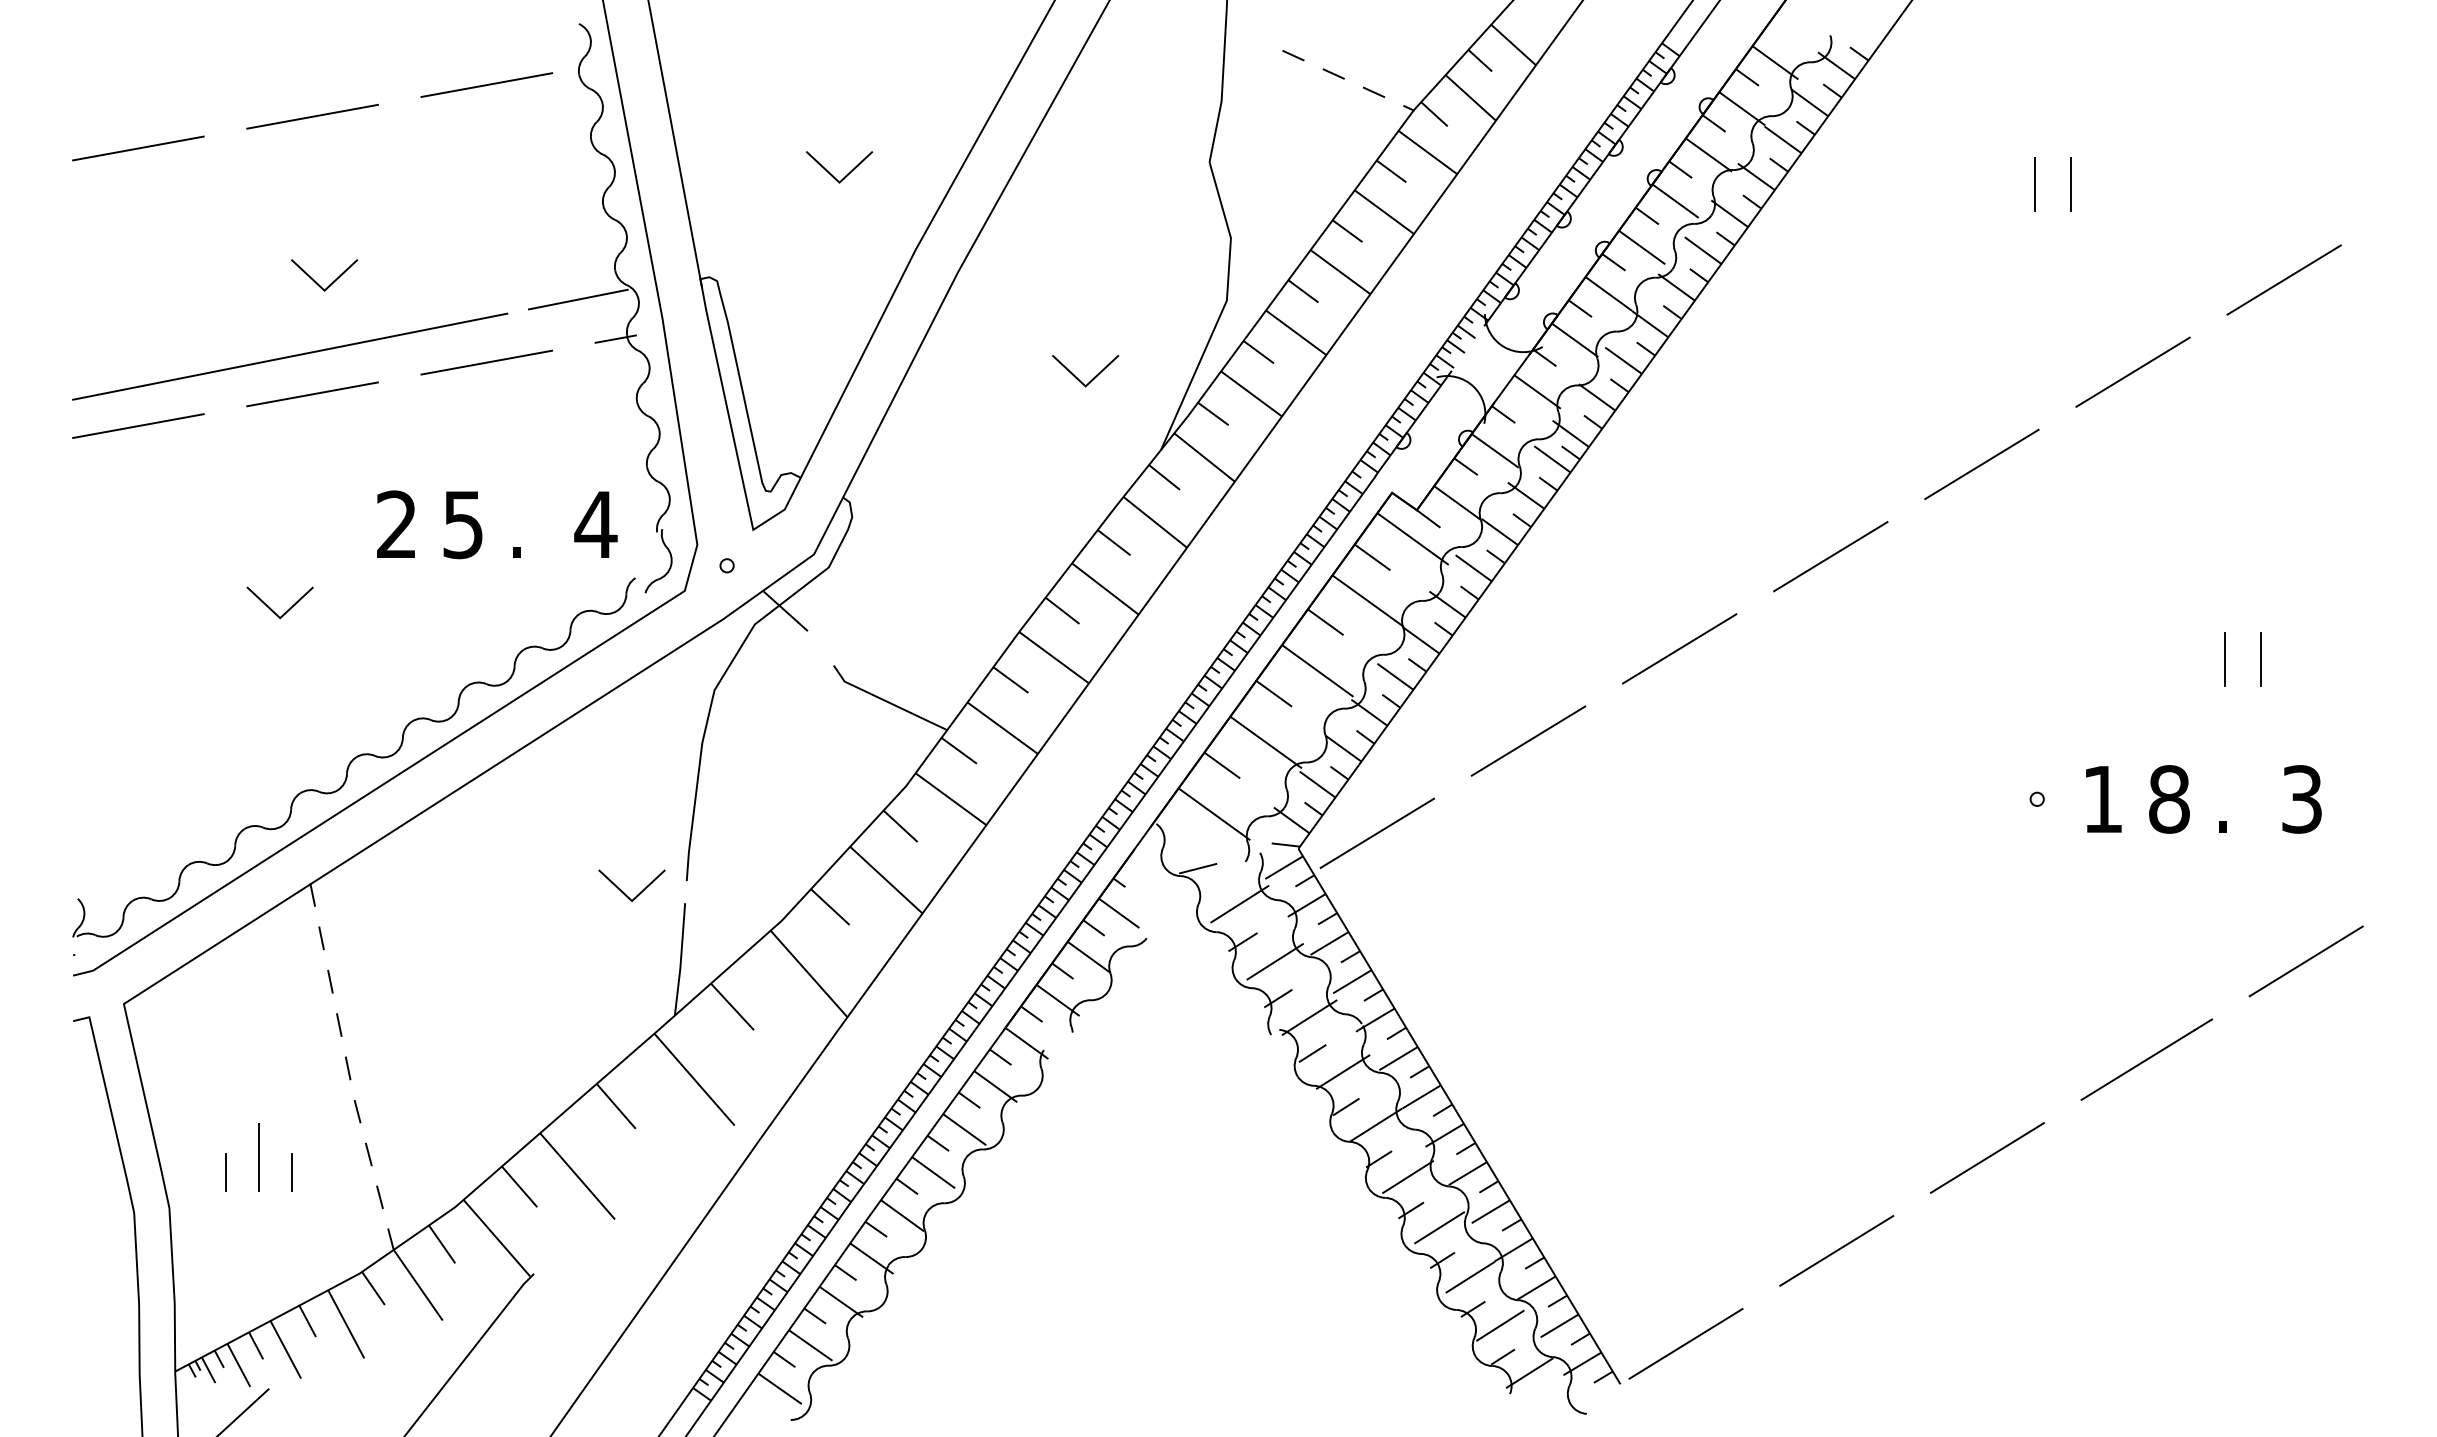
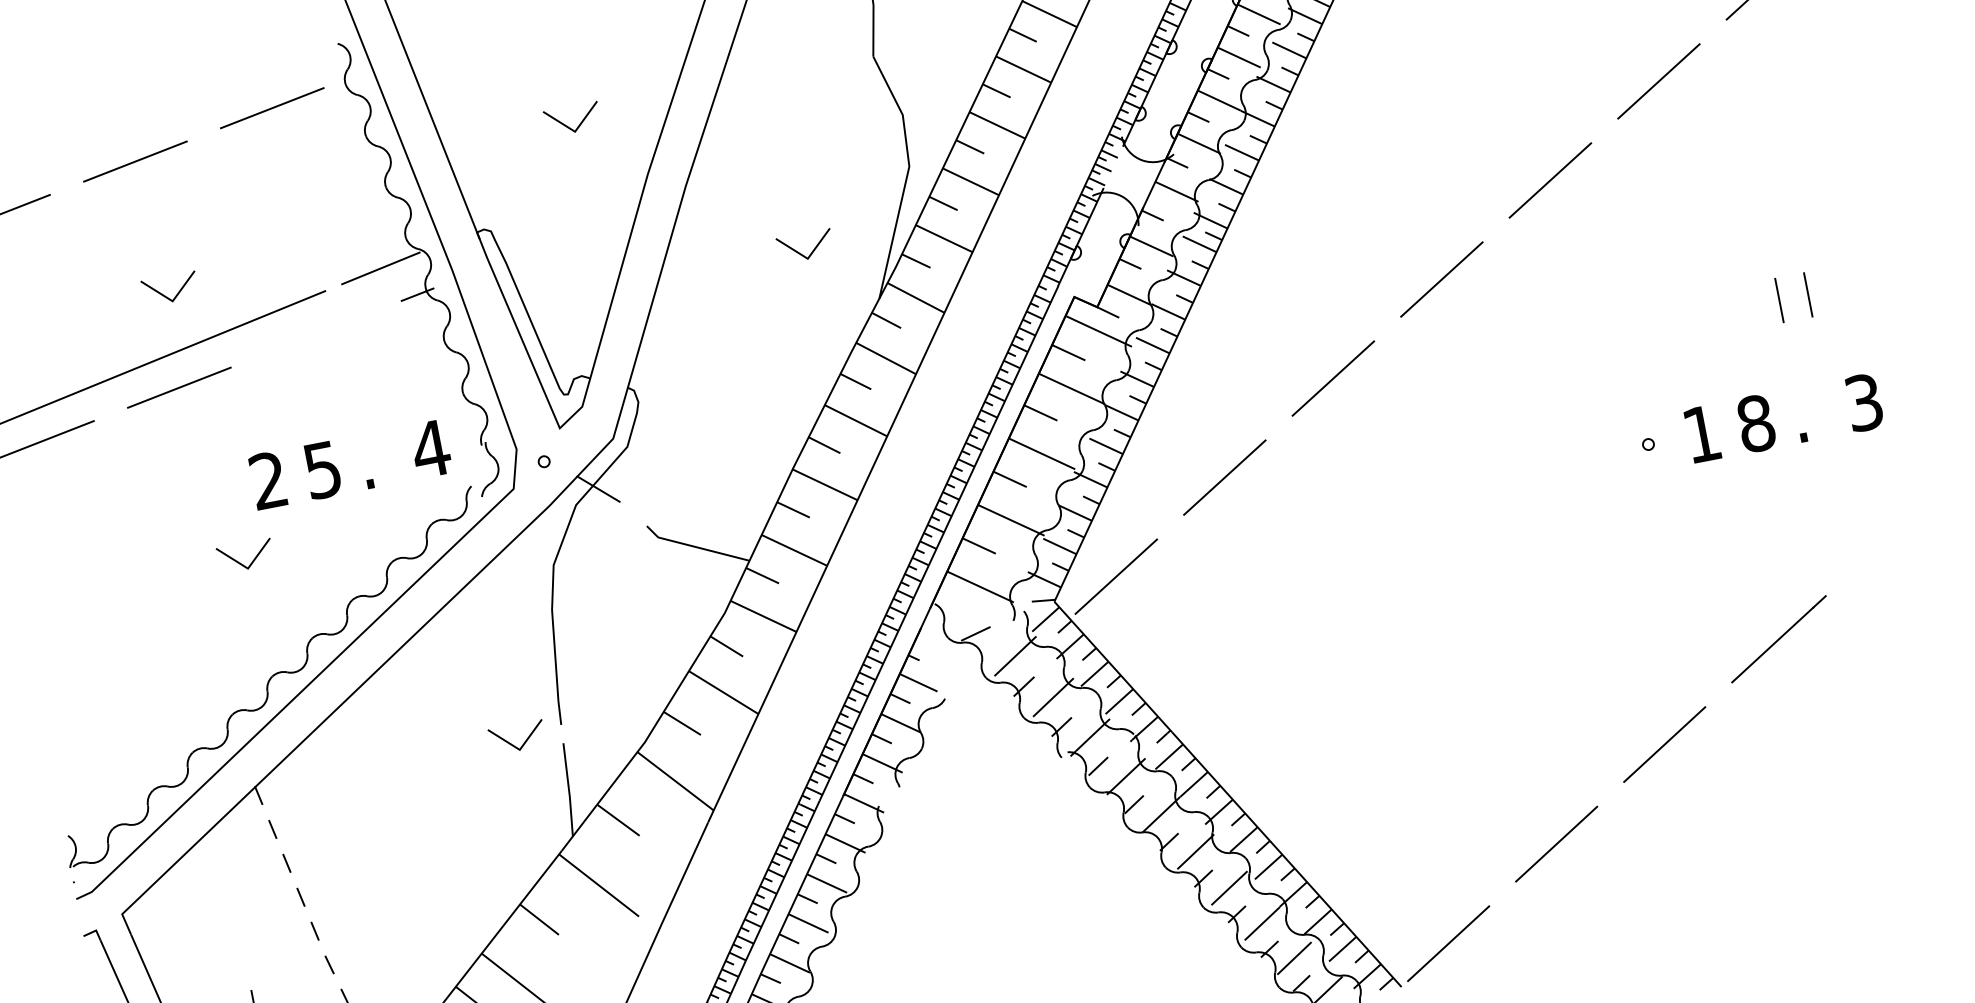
line: (486, 362) -> (315, 334), removed
line: (272, 609) -> (240, 562), moved
line: (2305, 961) -> (1892, 534), removed

